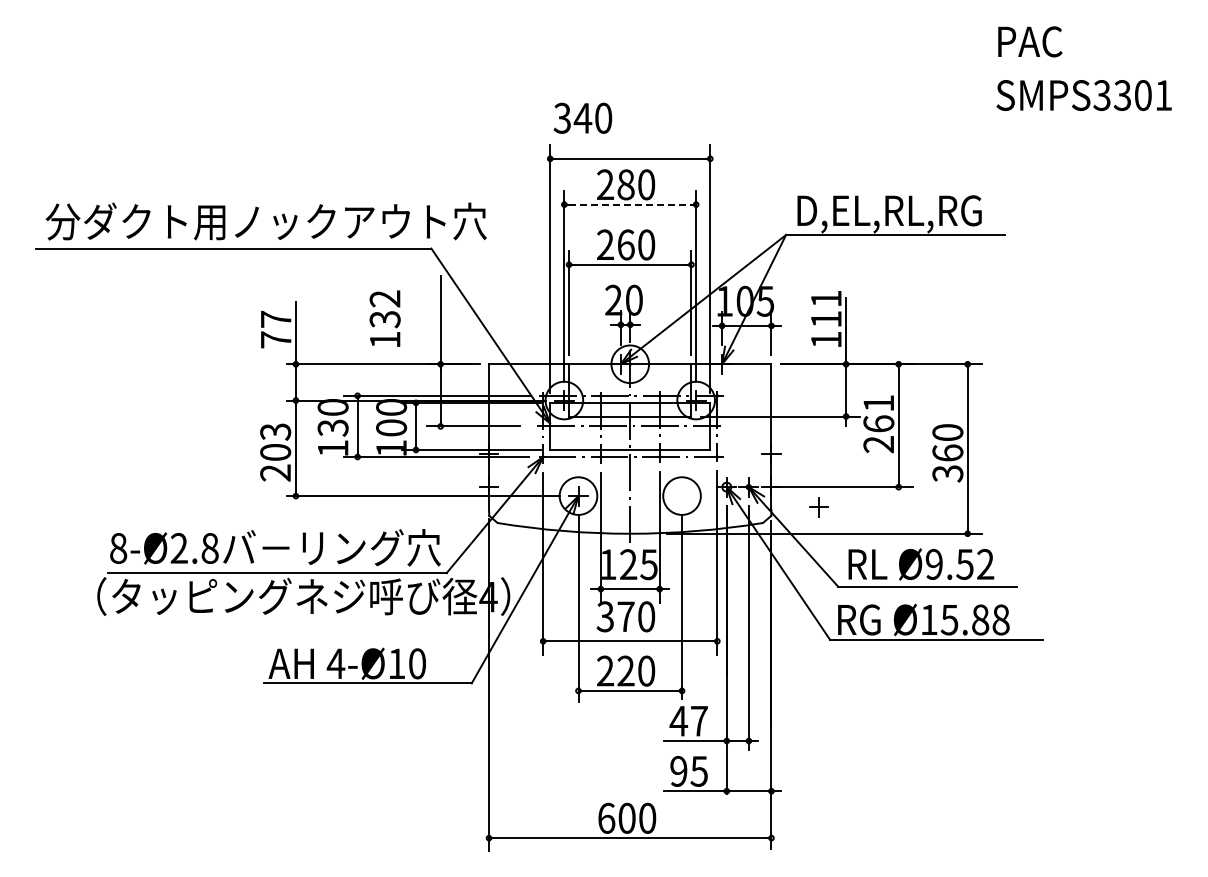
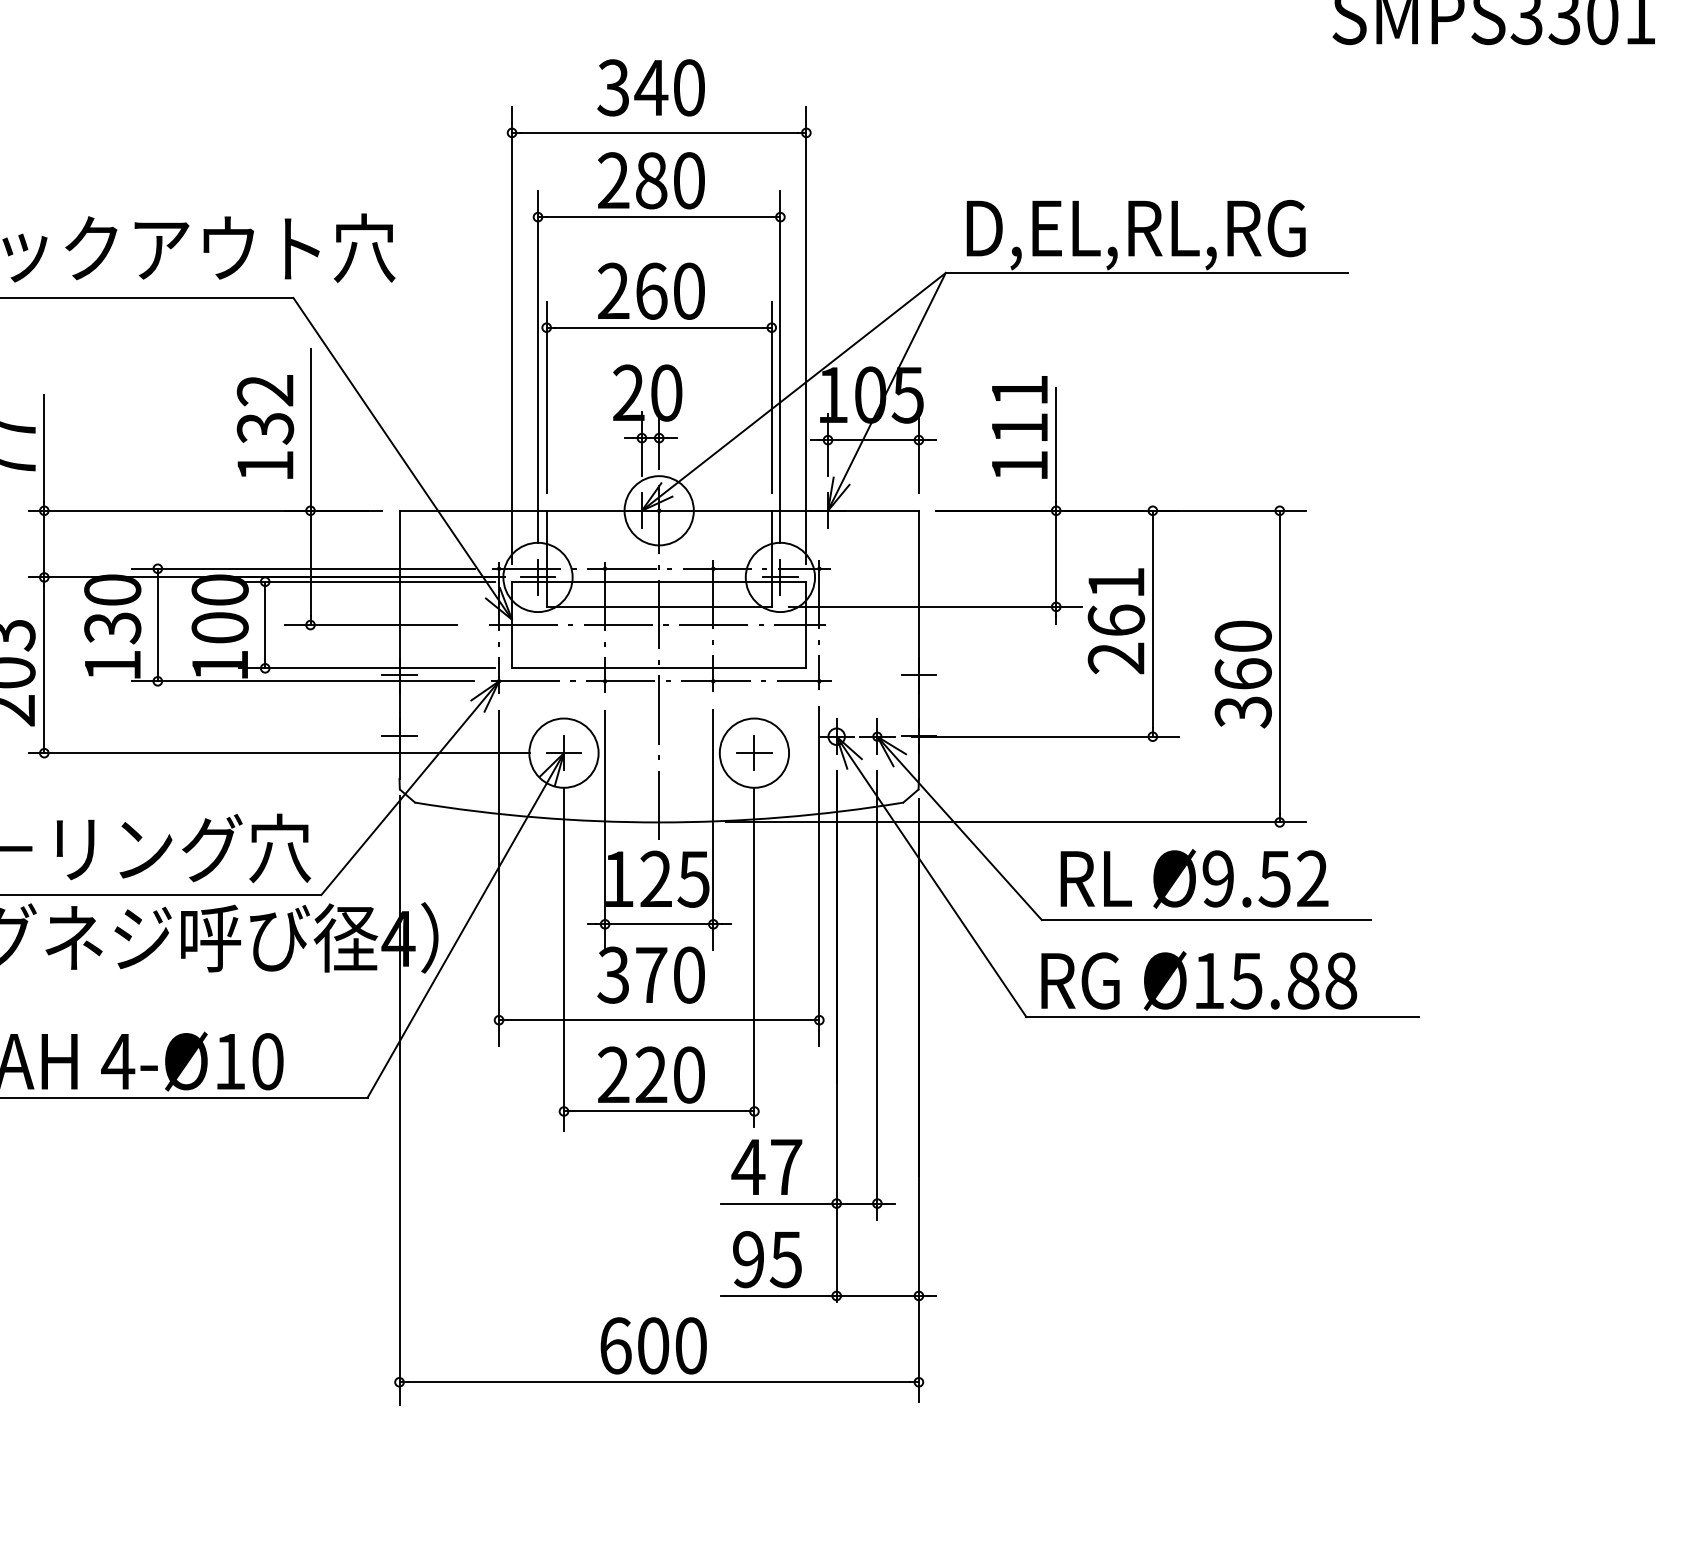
text: (582, 117) -> (650, 86), moved
line: (630, 204) -> (659, 216), dashed -> solid
text: (384, 318) -> (264, 426), moved
part: (818, 507) -> (753, 753), moved

